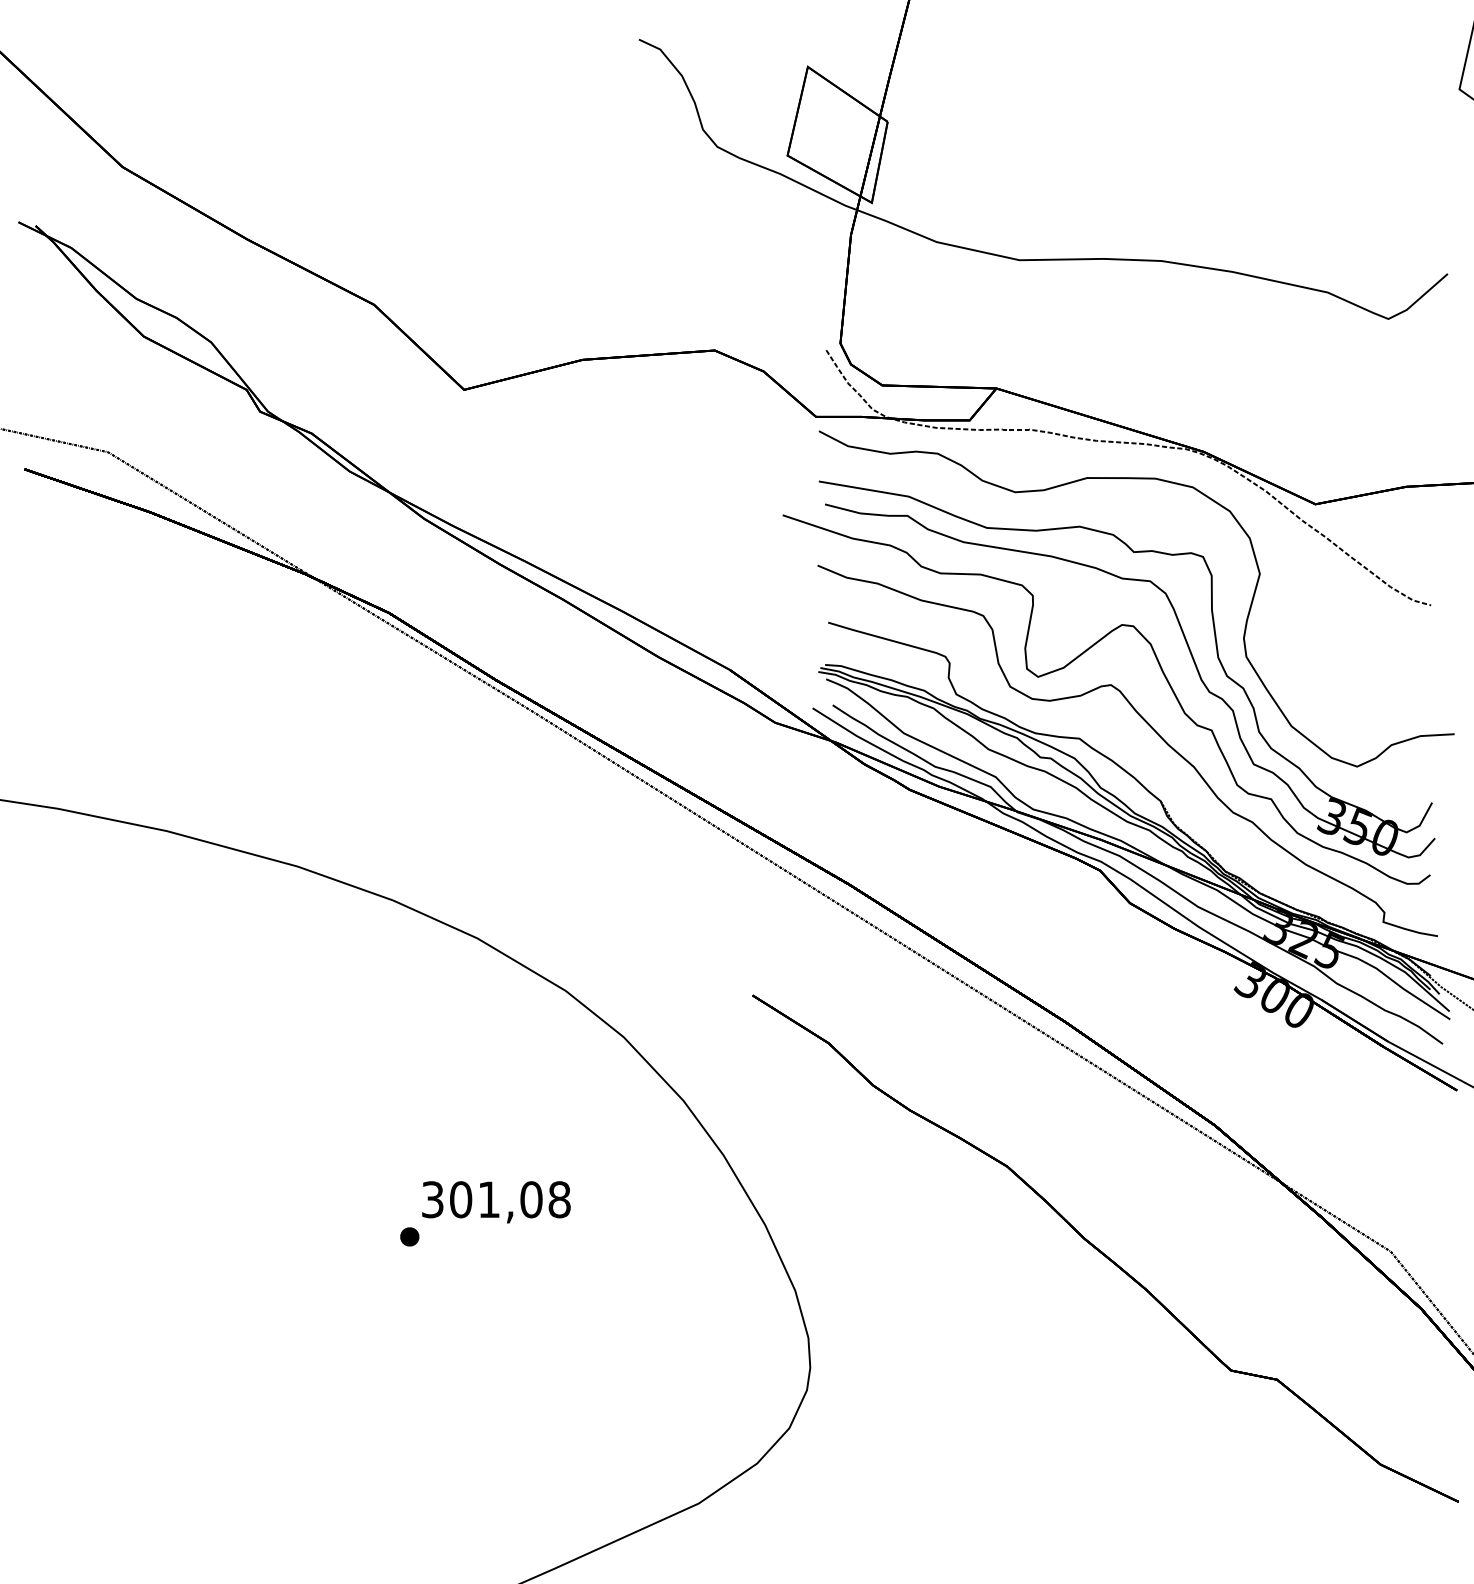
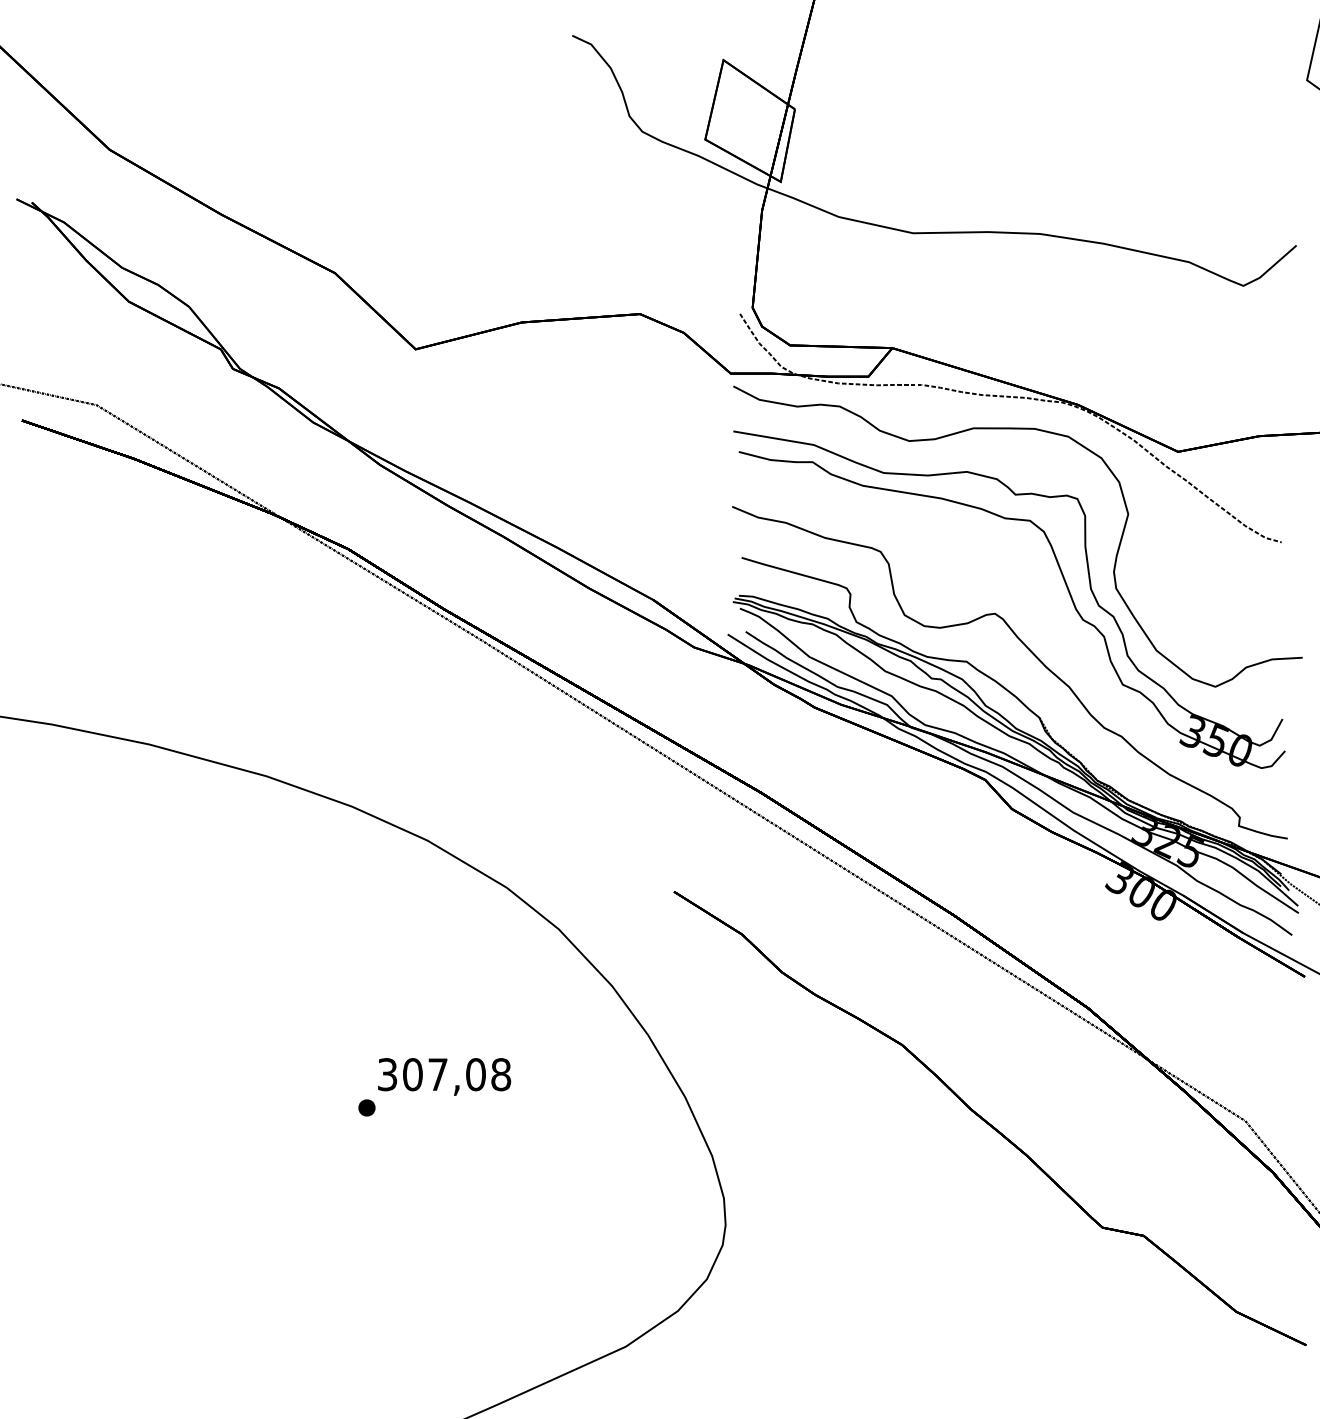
curve: (1075, 660) -> (963, 591), removed
text: (488, 1199) -> (437, 1074), 301,08 -> 307,08

